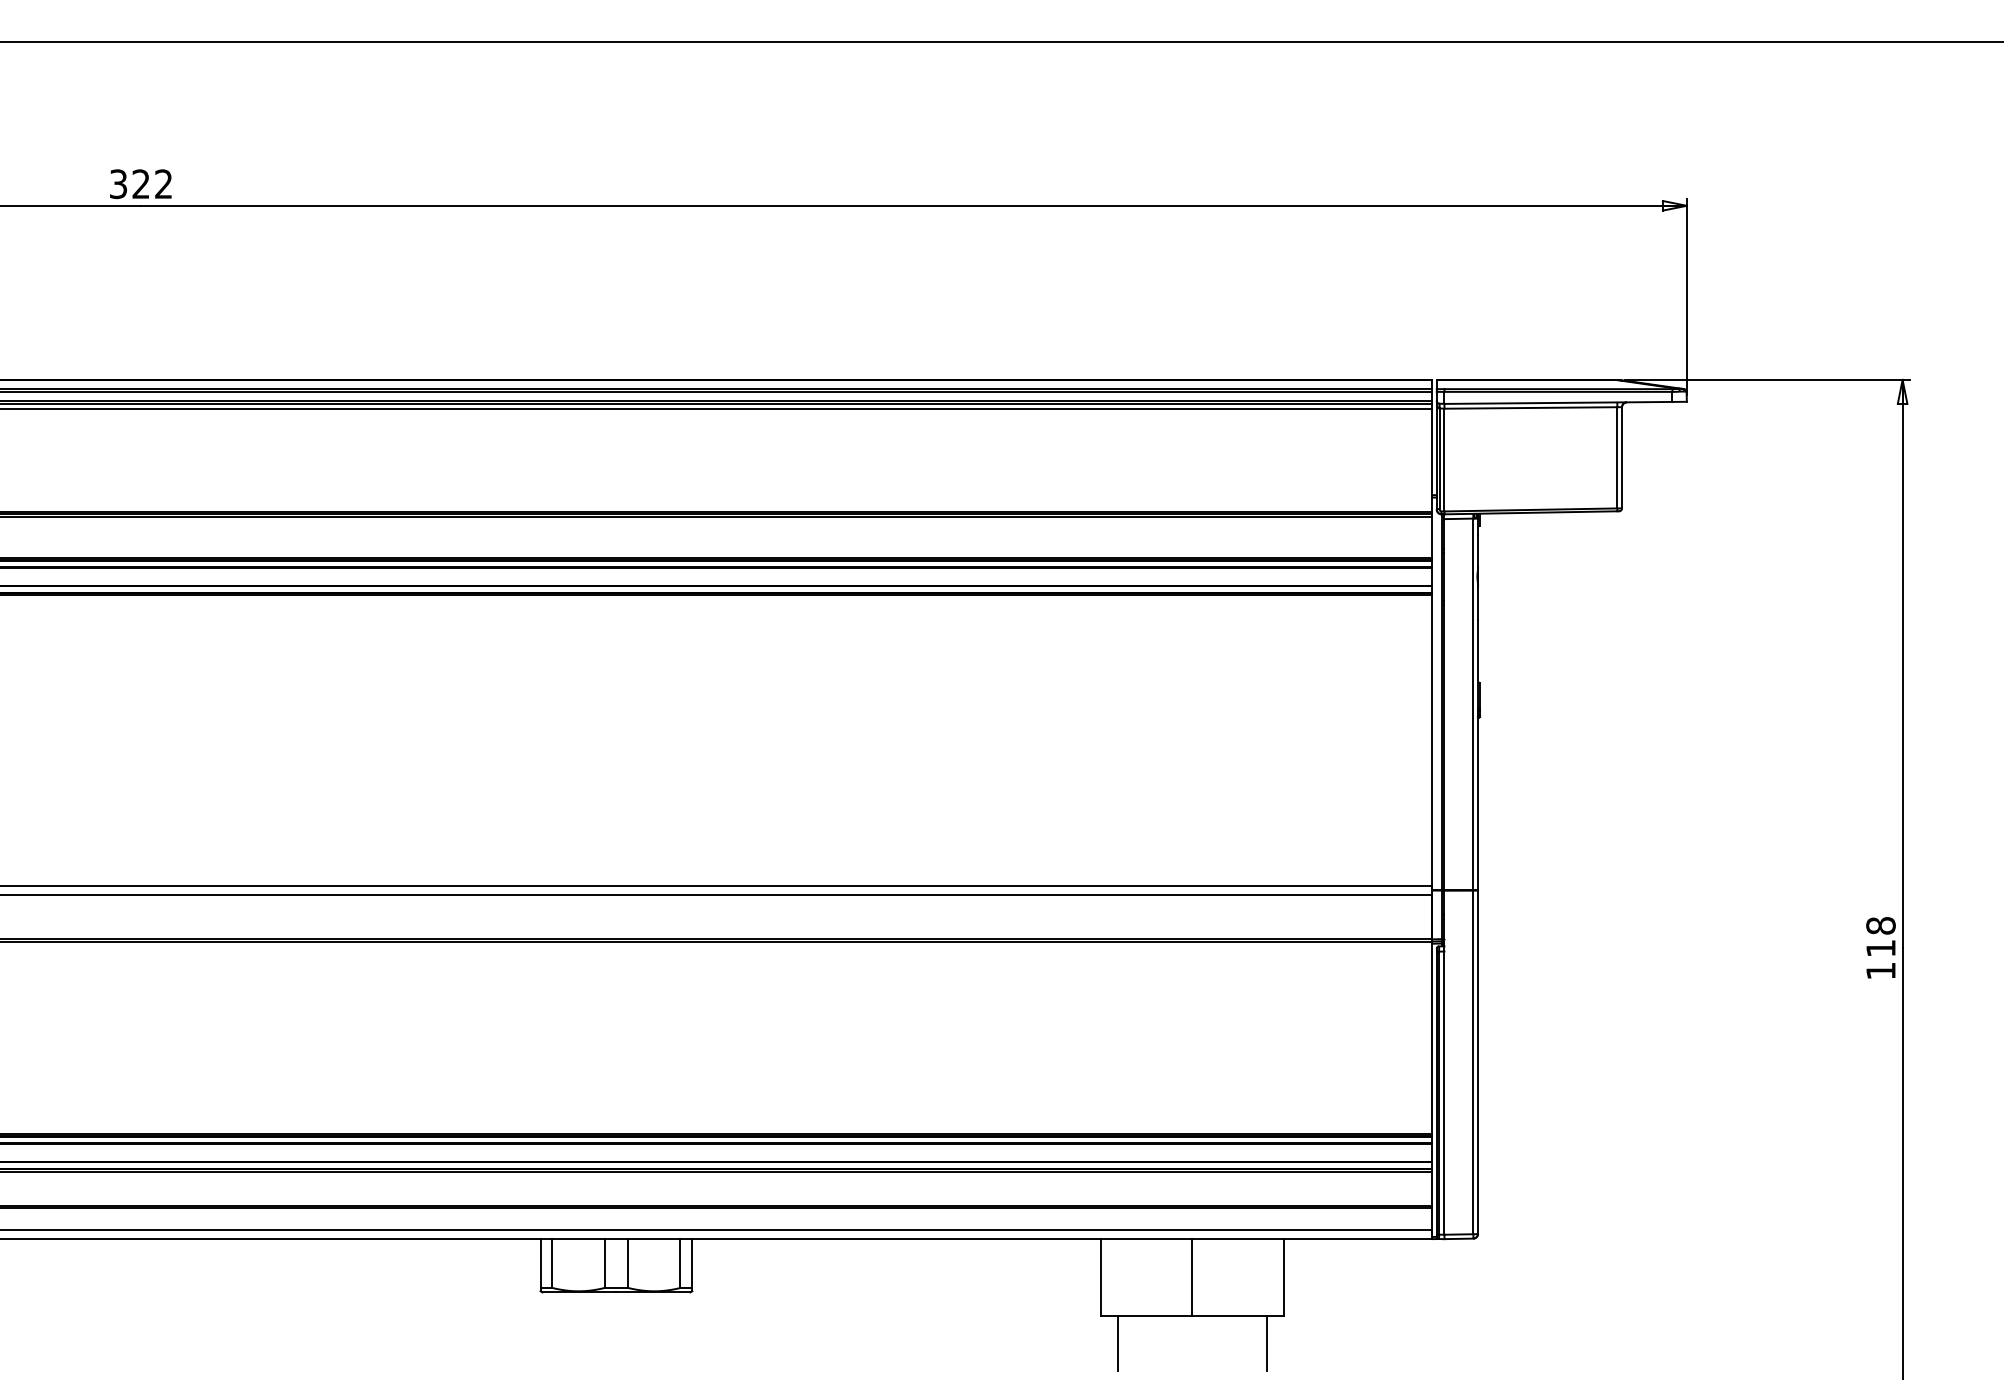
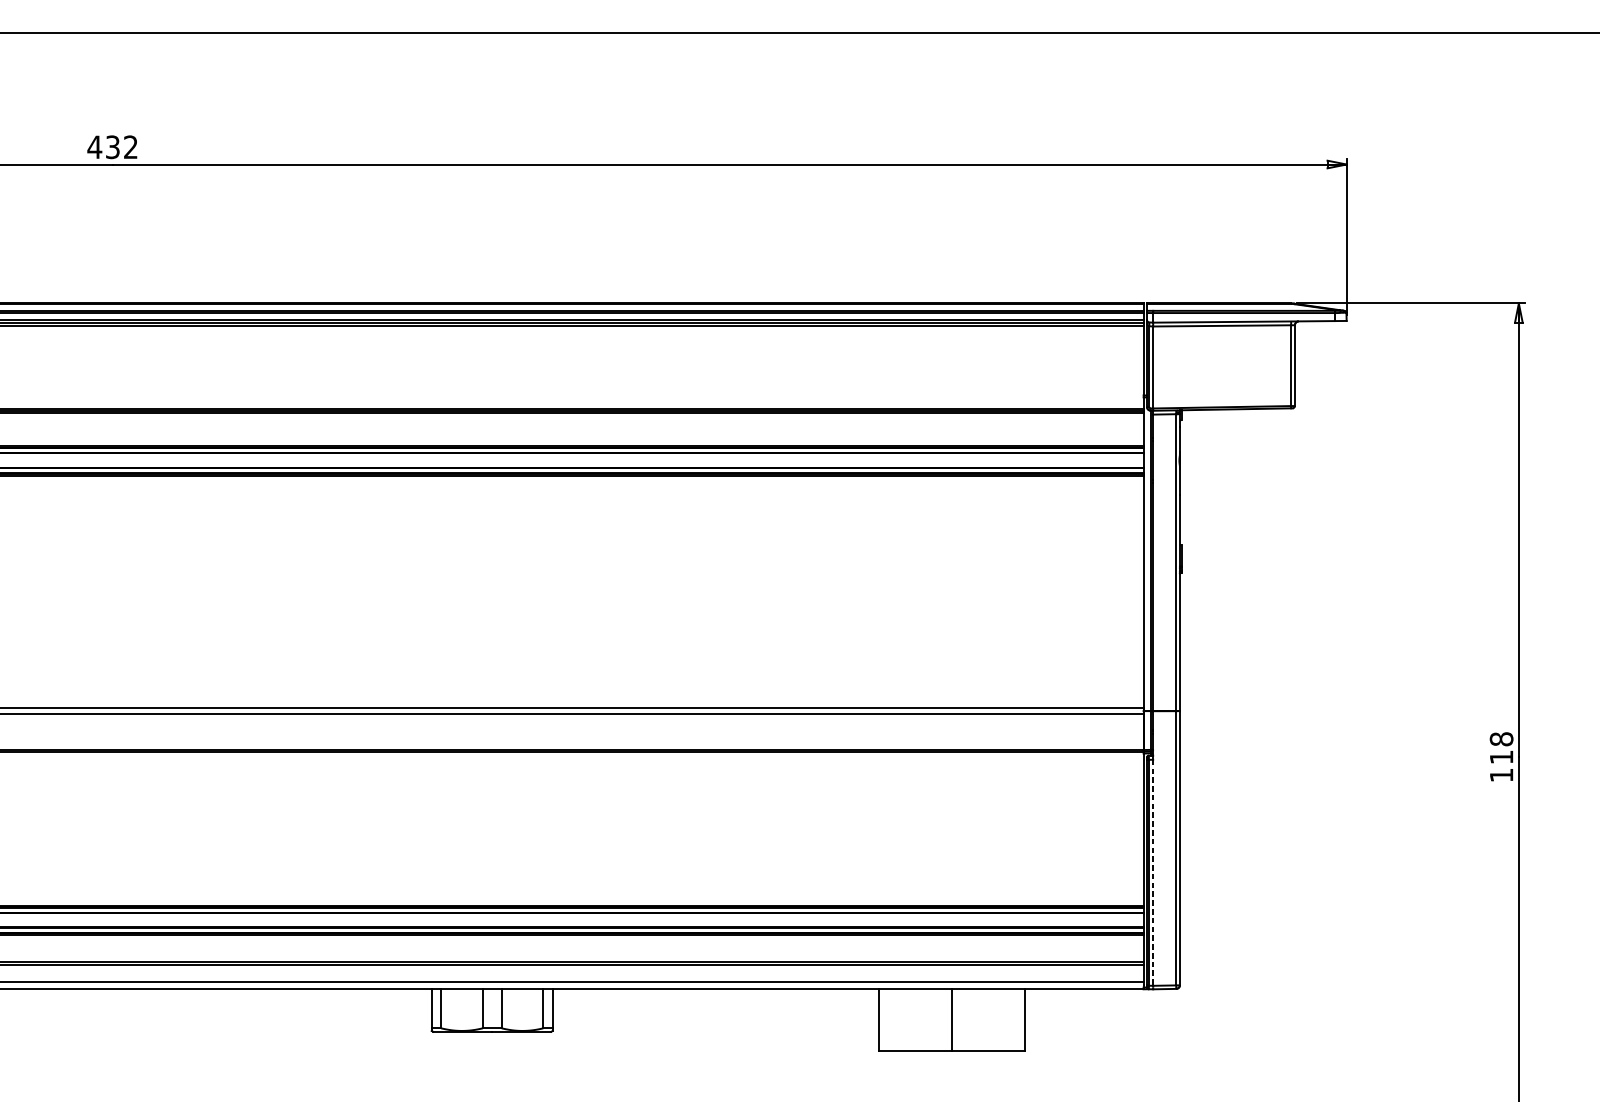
text: (129, 184) -> (103, 147), 322 -> 432
line: (1444, 1093) -> (1153, 873), solid -> dashed
line: (1117, 1343) -> (892, 1072), removed
line: (1267, 1343) -> (1011, 1072), removed

